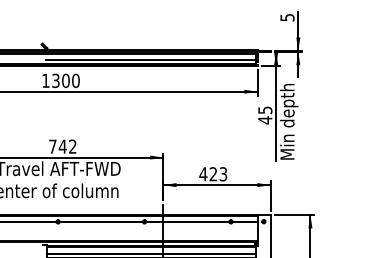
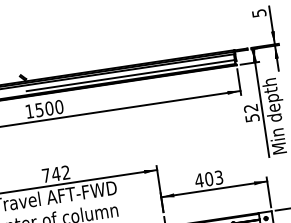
text: (55, 79) -> (38, 108), 1300 -> 1500
text: (265, 115) -> (251, 113), 45 -> 52
text: (213, 174) -> (209, 179), 423 -> 403

